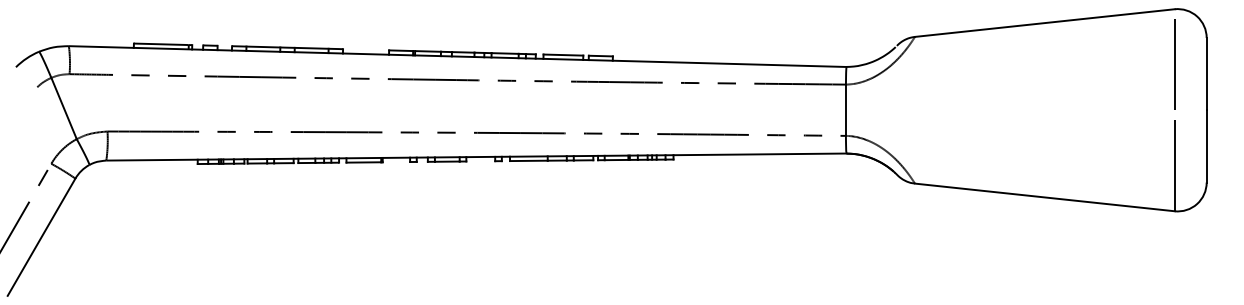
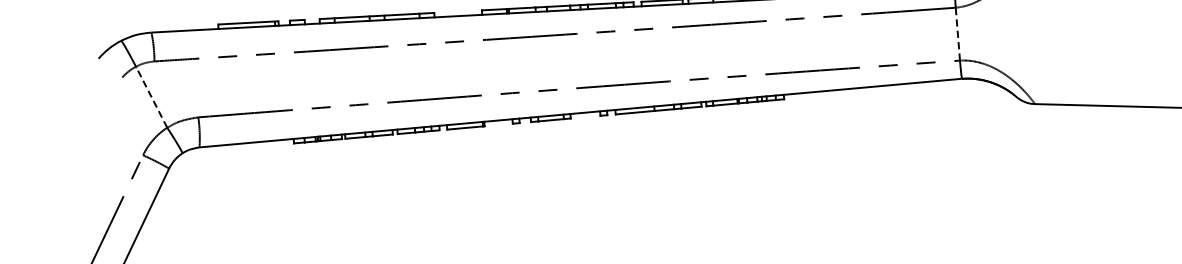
line: (63, 108) -> (151, 97), solid -> dashed
line: (845, 110) -> (957, 34), solid -> dashed

